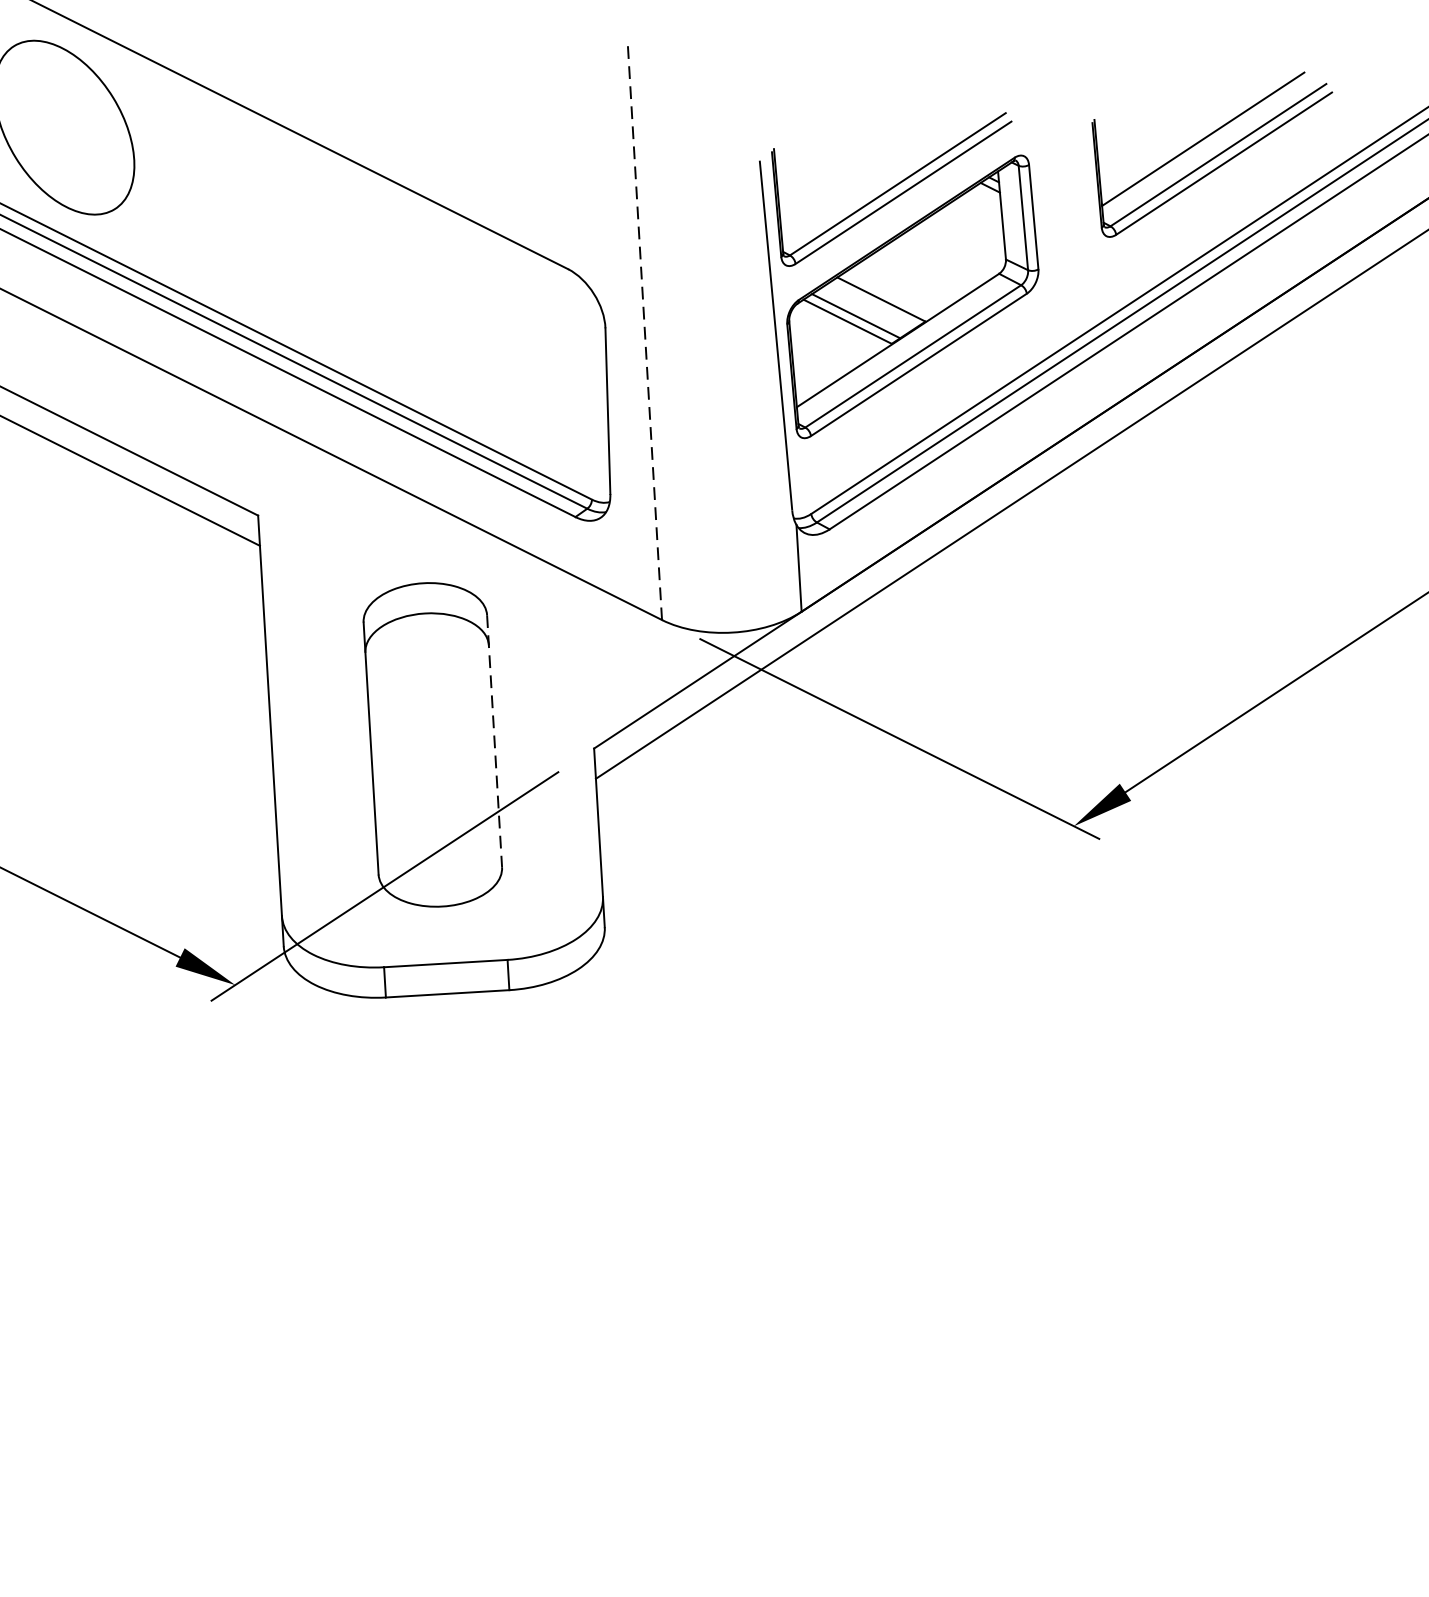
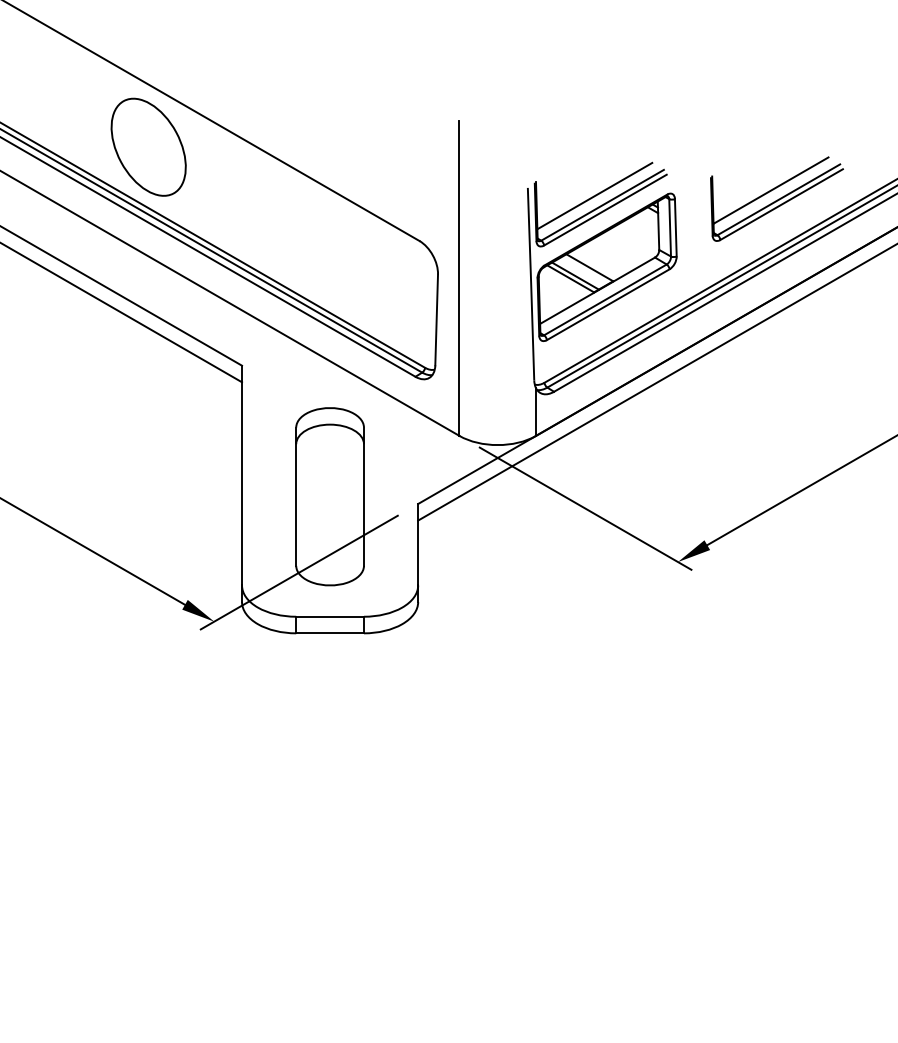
line: (882, 167) -> (594, 195), added
line: (645, 333) -> (459, 278), dashed -> solid
line: (493, 742) -> (363, 497), dashed -> solid

